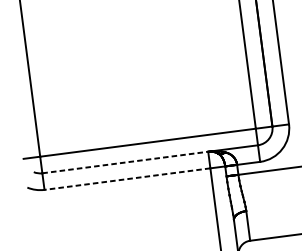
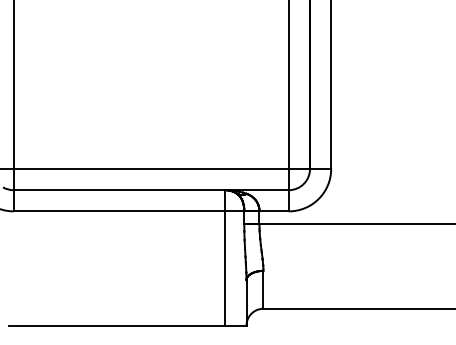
line: (125, 162) -> (119, 190), dashed -> solid
line: (127, 179) -> (119, 211), dashed -> solid

